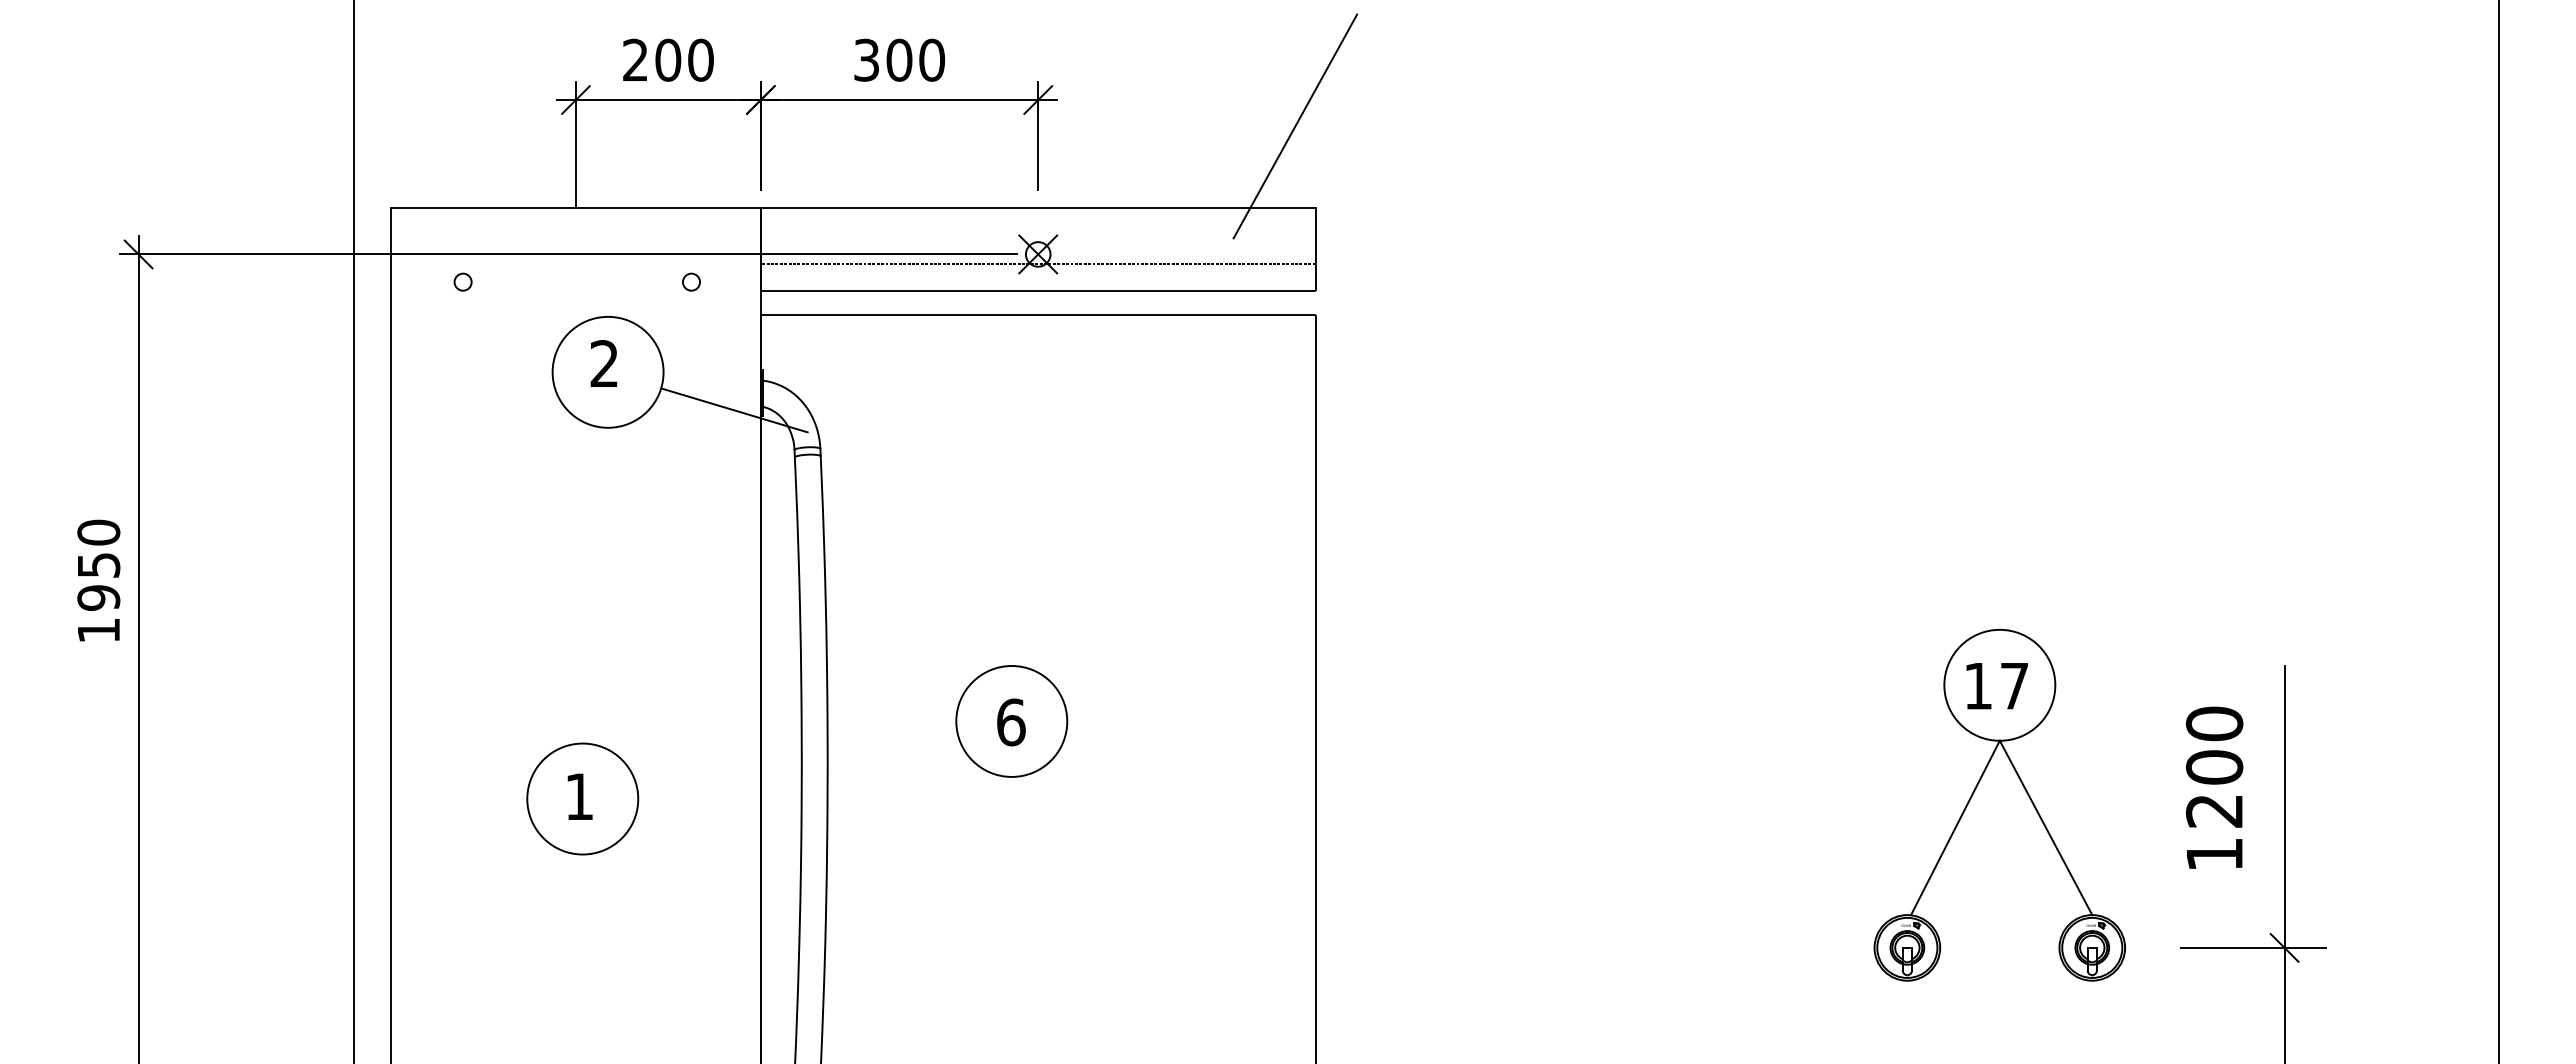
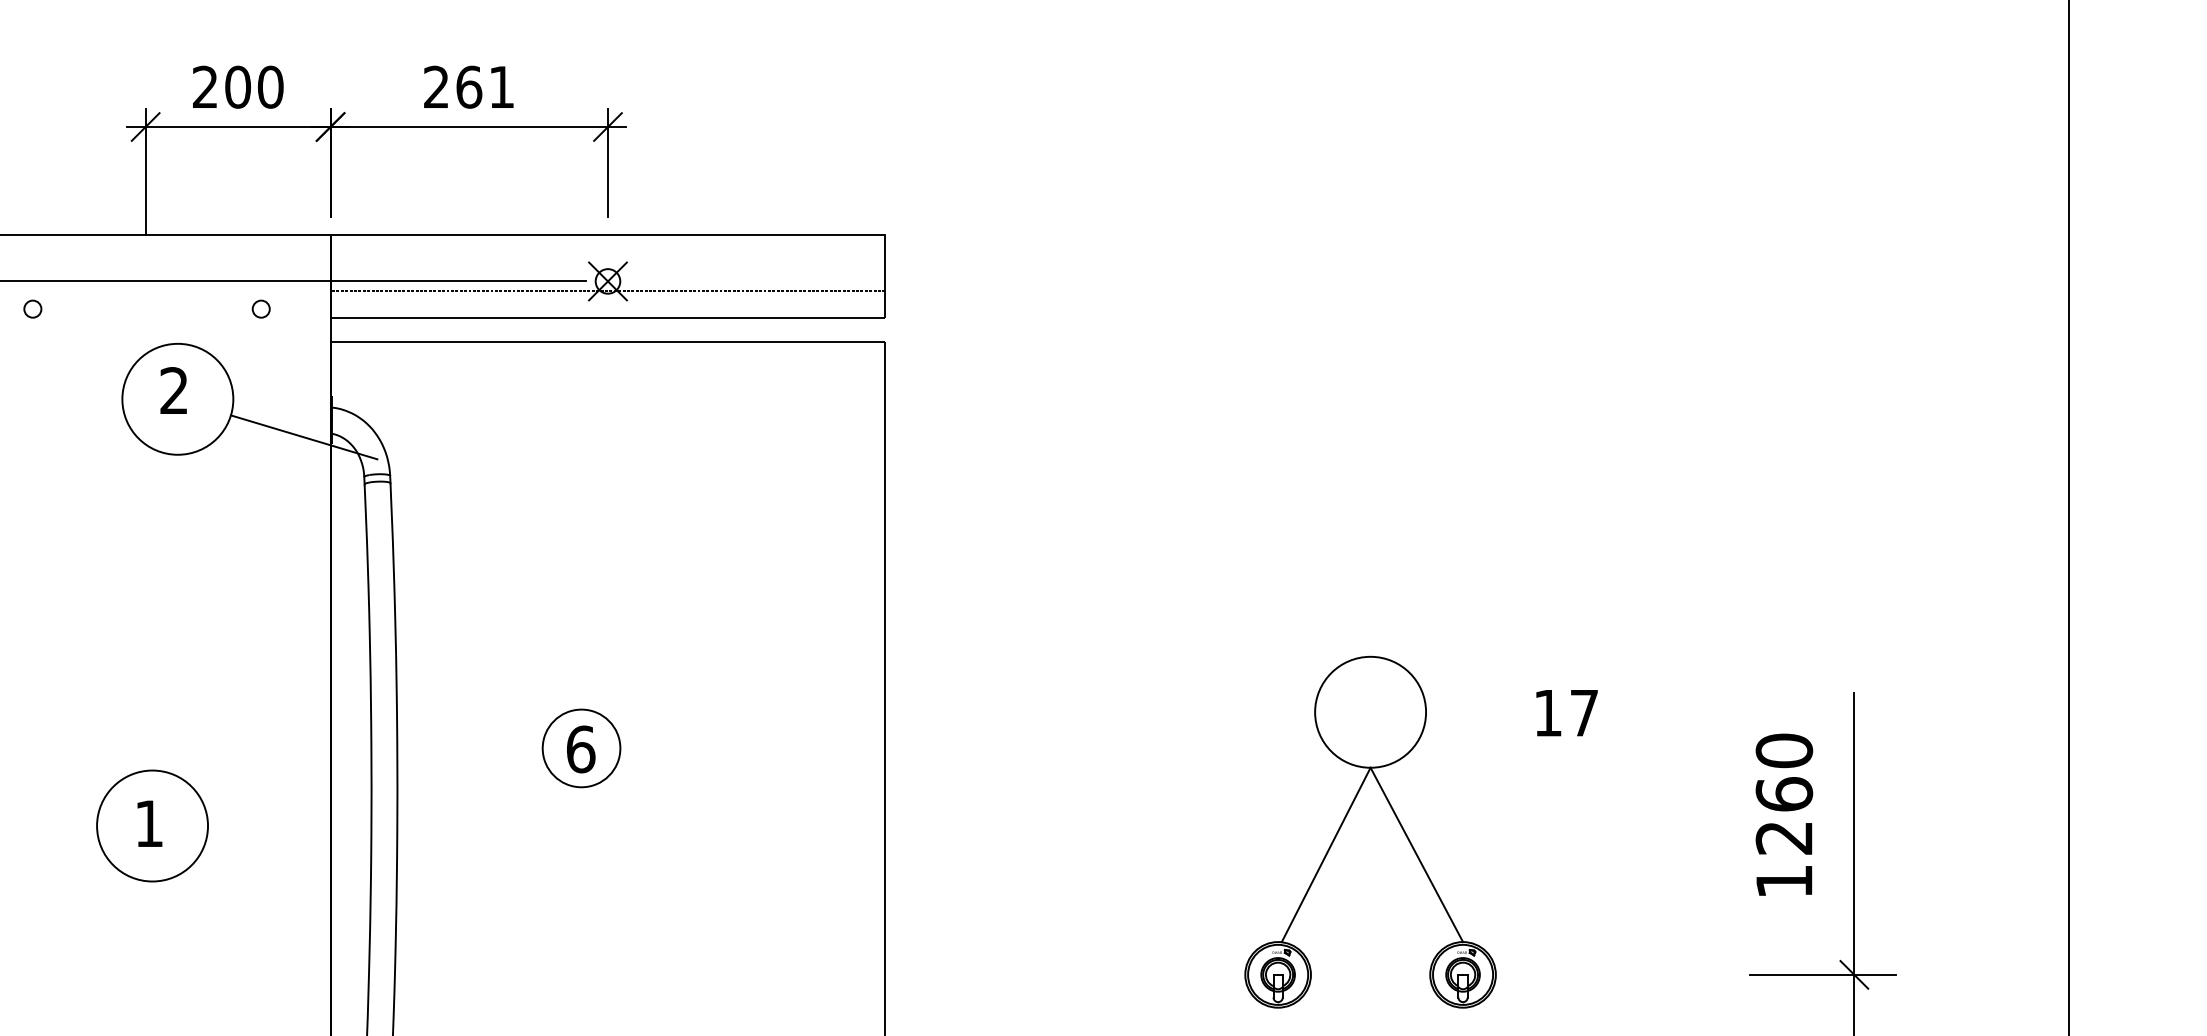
text: (899, 59) -> (469, 86), 300 -> 261
line: (1295, 126) -> (865, 153), removed
circle: (1011, 720) -> (581, 747), size x0.7
text: (2214, 767) -> (1784, 794), 1200 -> 1260
part: (1975, 791) -> (1346, 818), moved

